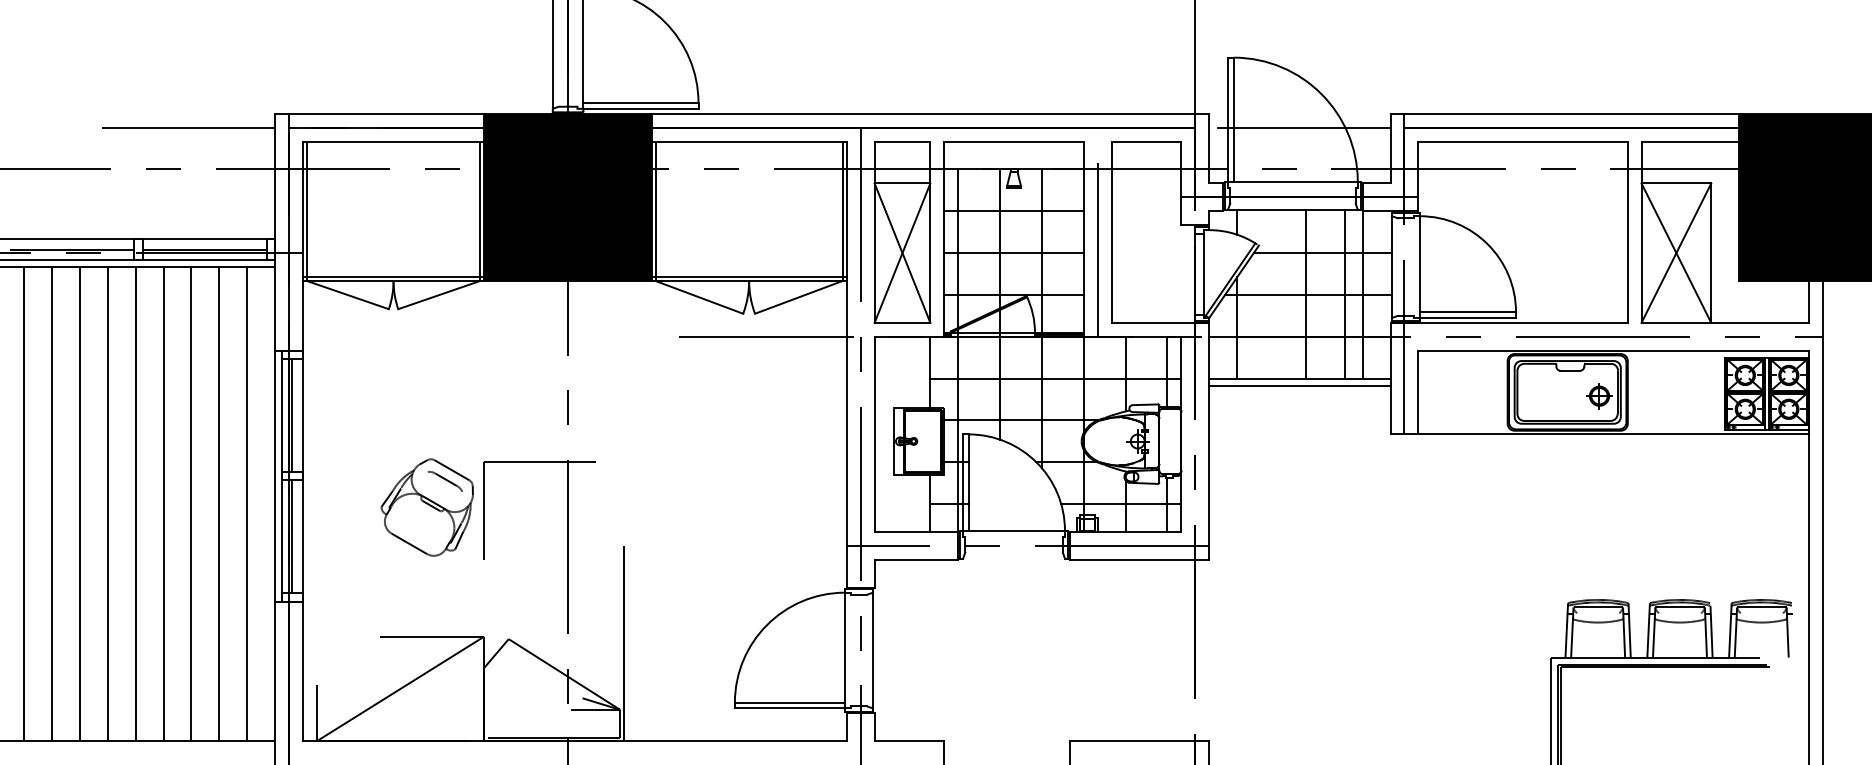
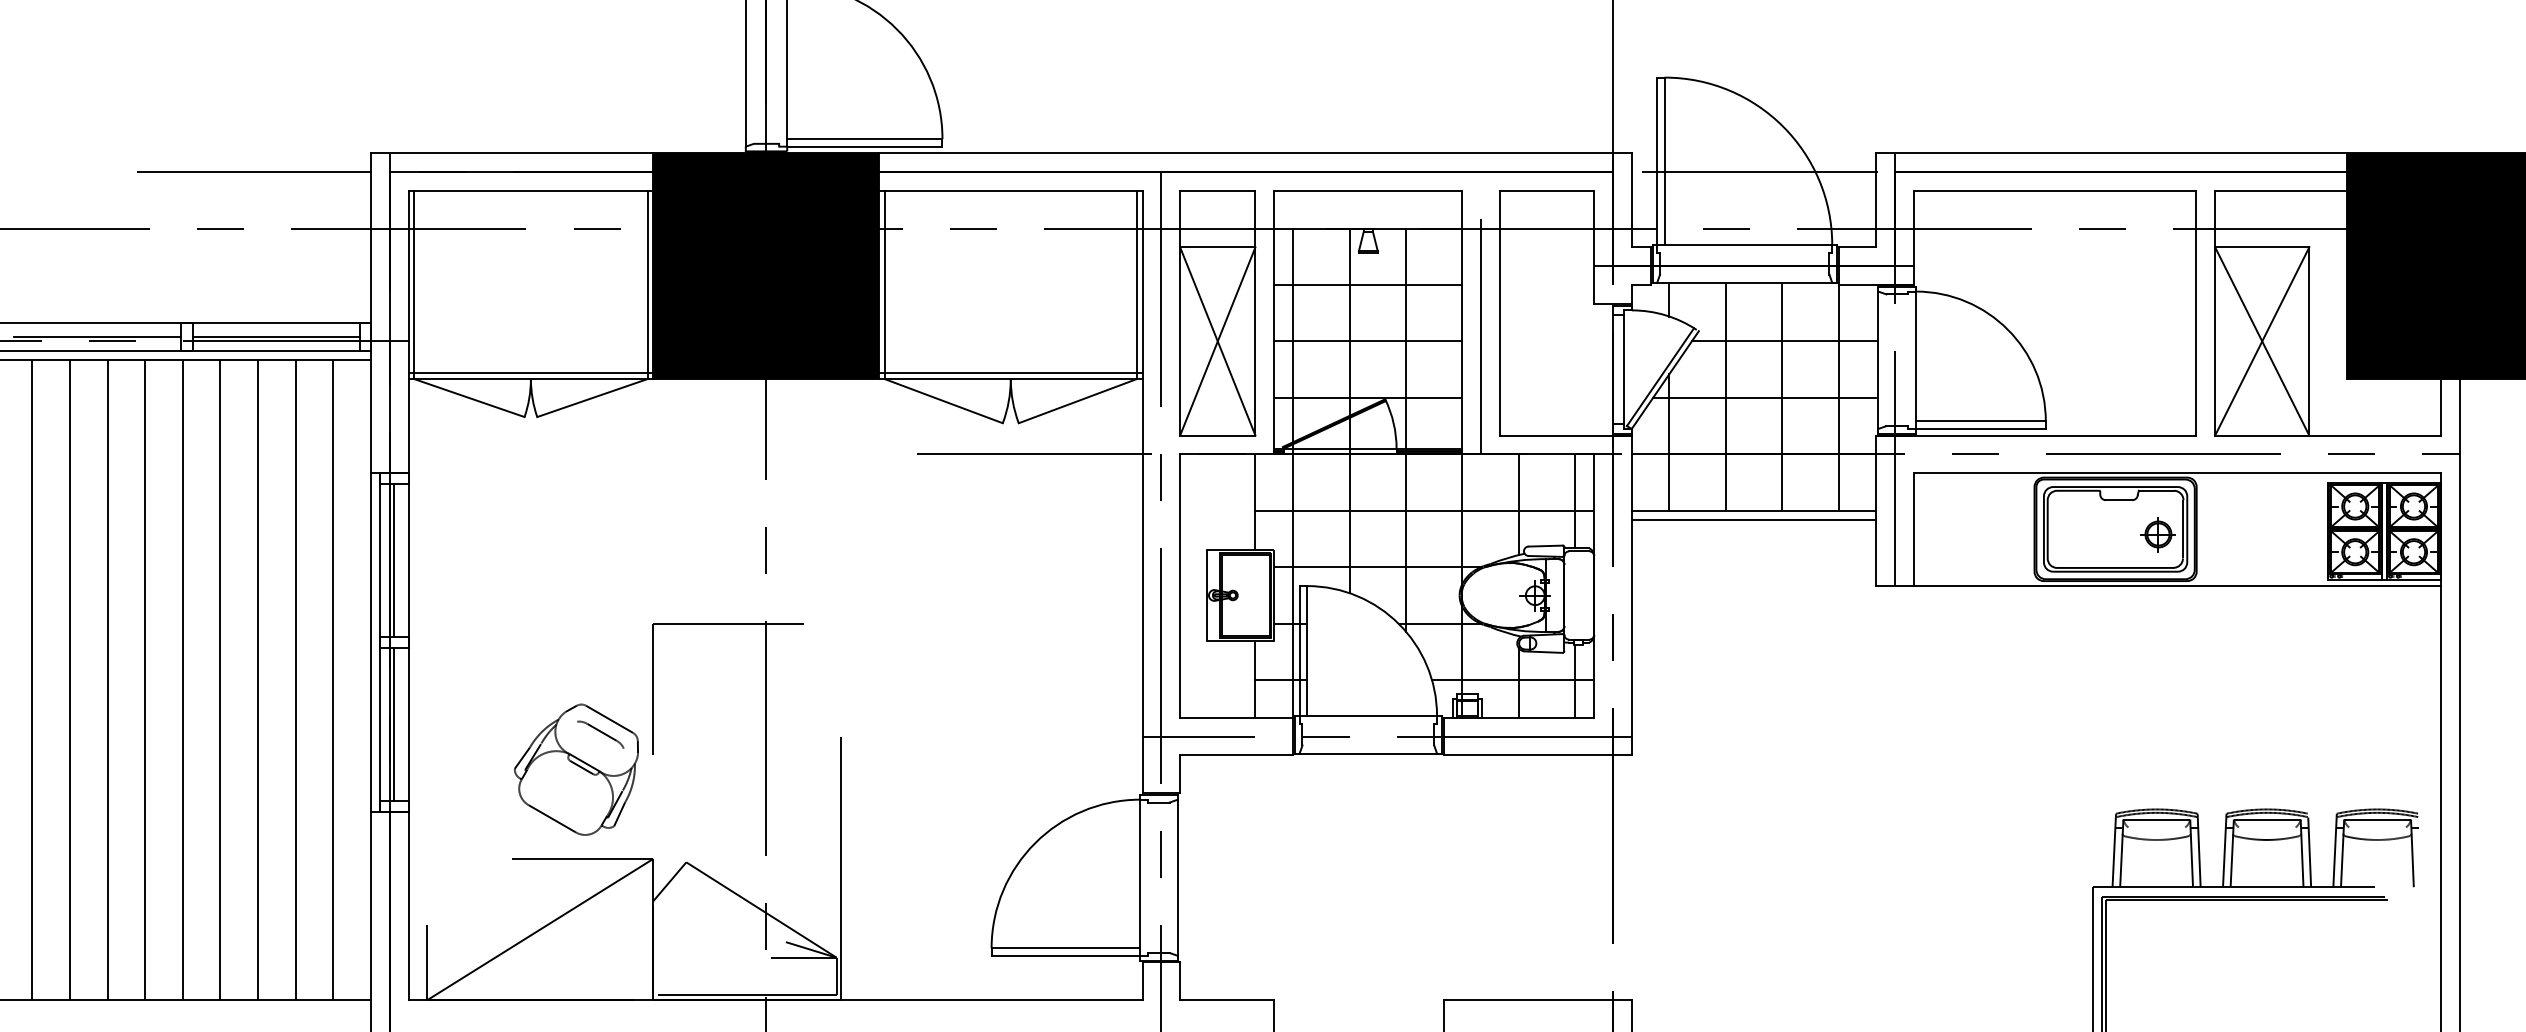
line: (1305, 294) -> (1725, 397), moved
line: (1344, 294) -> (1781, 397), moved
part: (426, 507) -> (575, 769), moved
line: (1013, 558) -> (1367, 753), added

